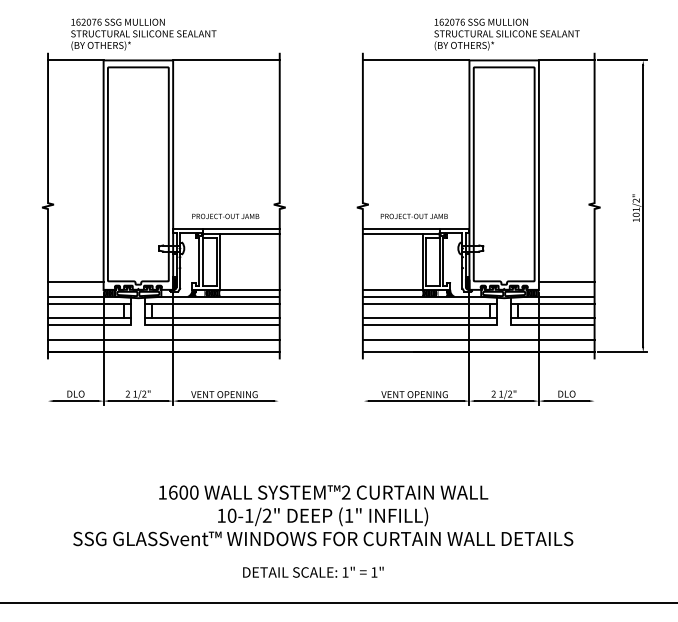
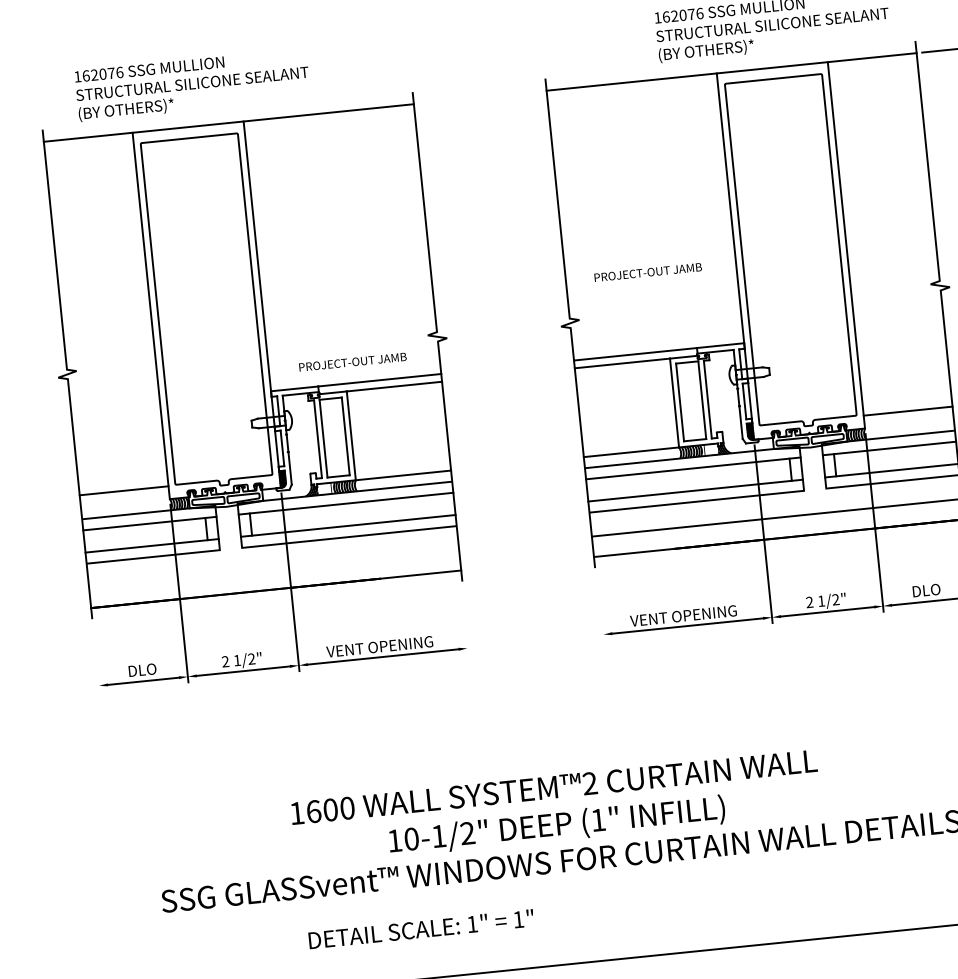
text: (413, 216) -> (646, 272), moved
line: (163, 339) -> (273, 568), removed
text: (313, 571) -> (421, 927), moved

